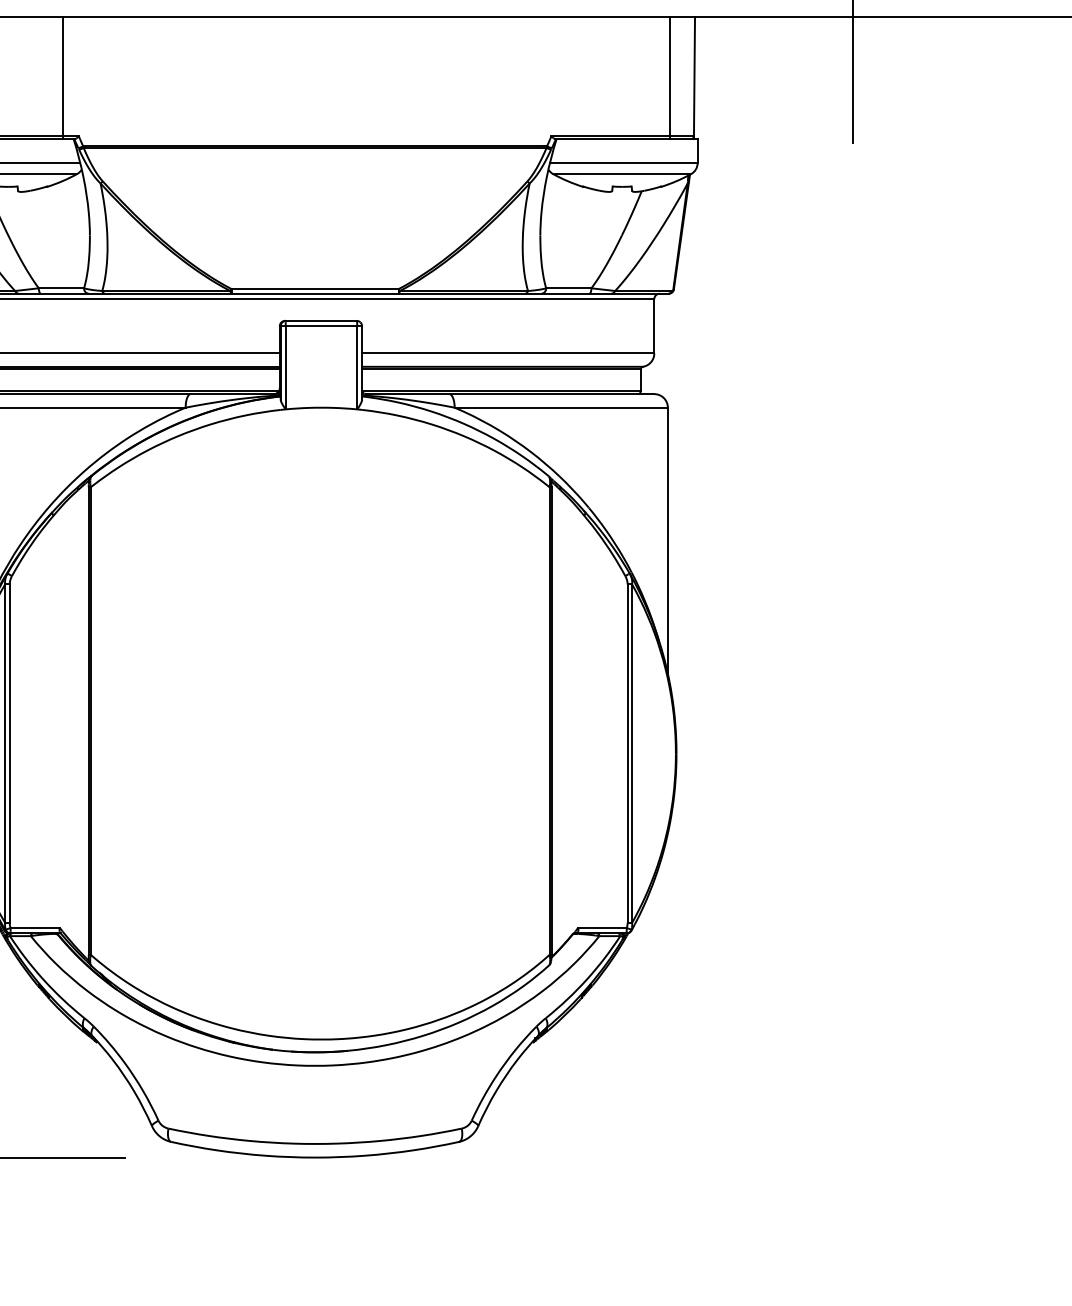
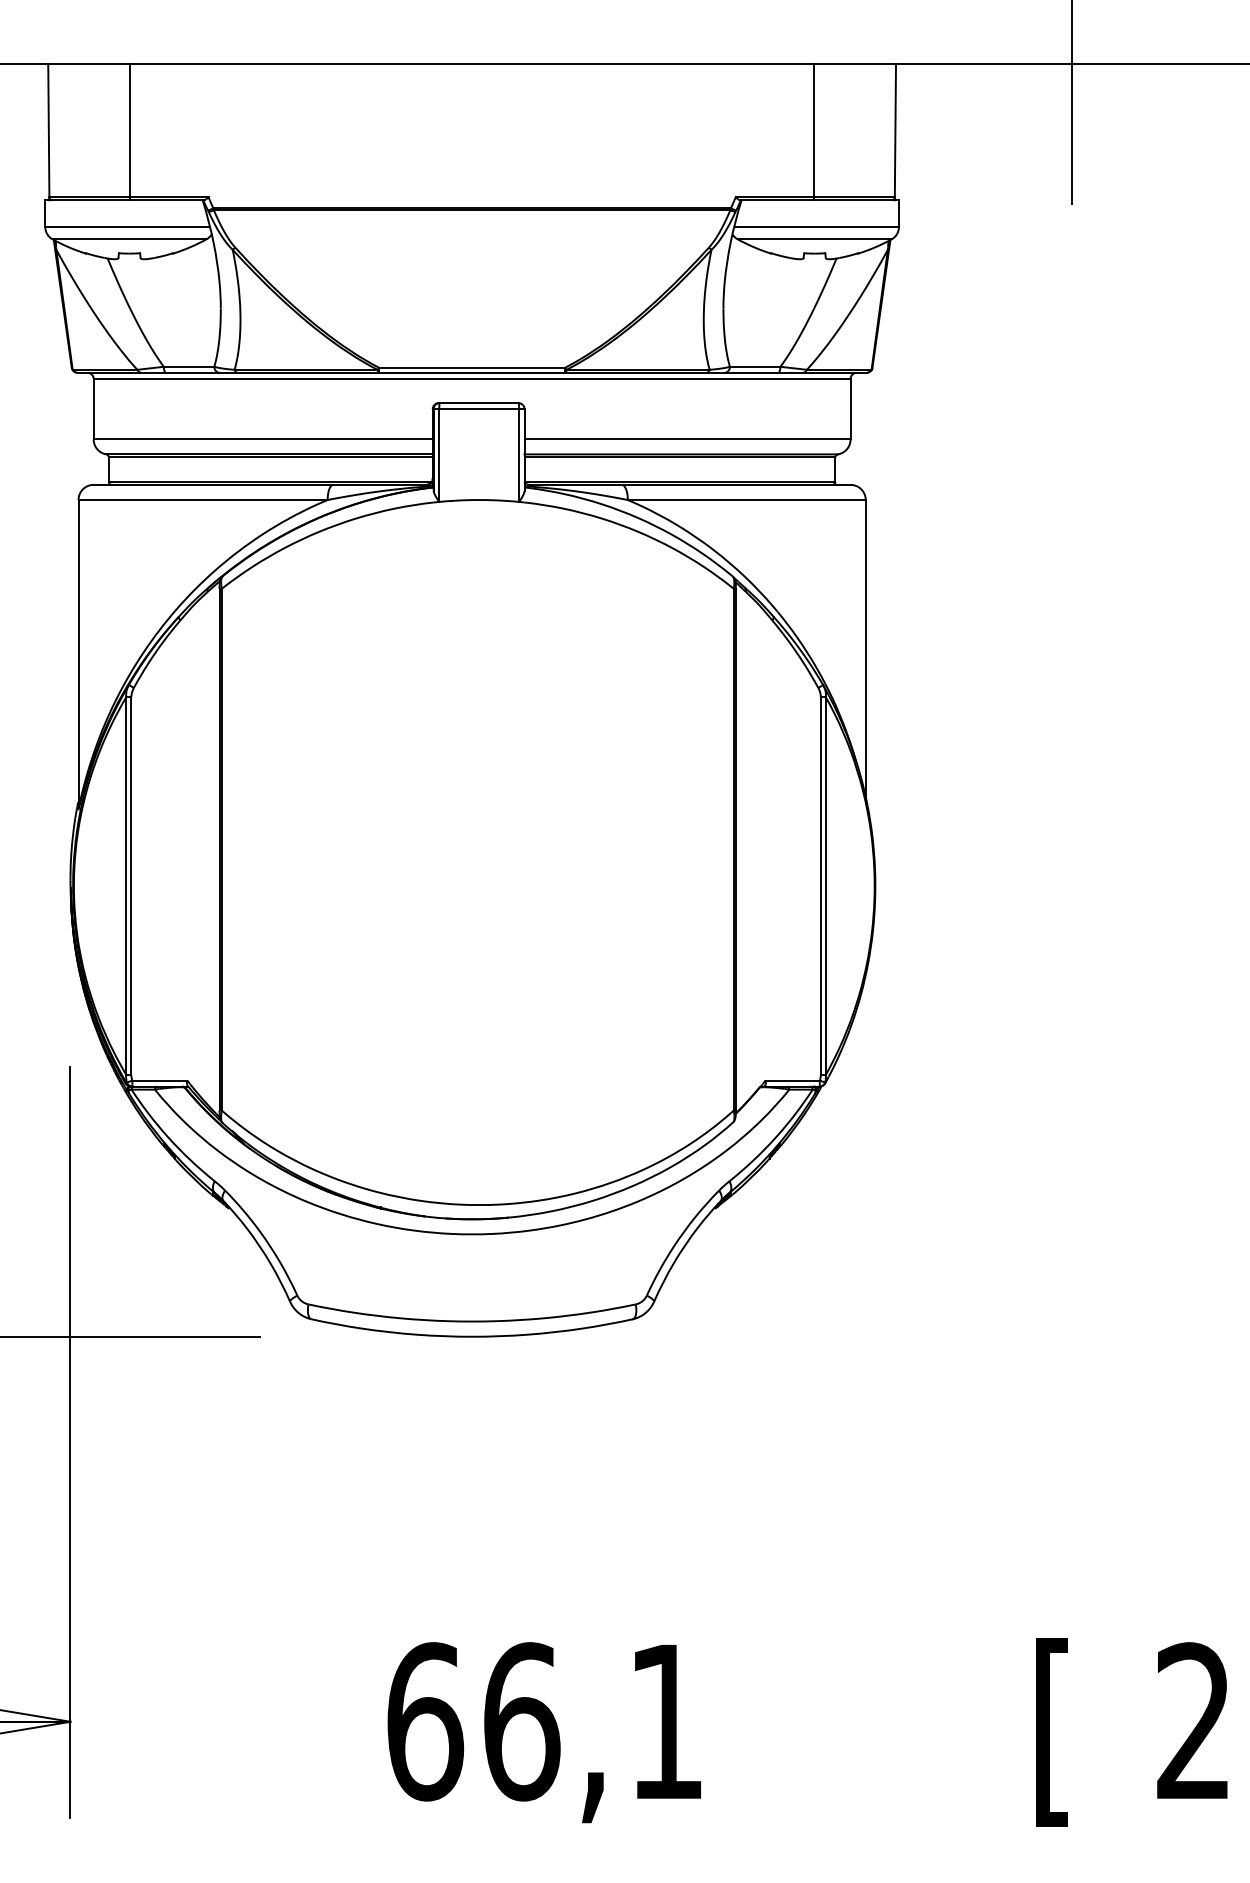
line: (63, 78) -> (130, 132), moved
line: (670, 78) -> (814, 132), moved

